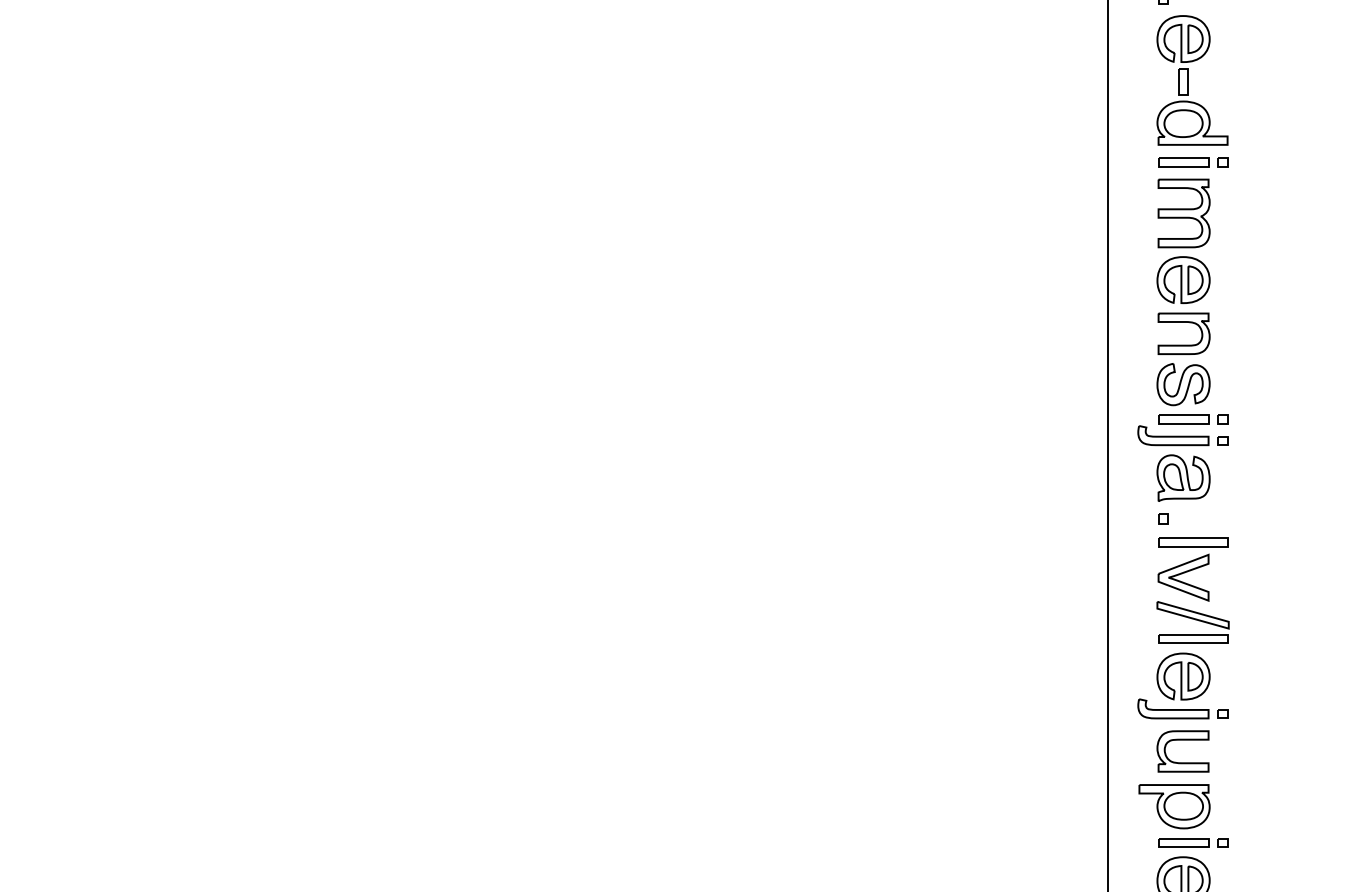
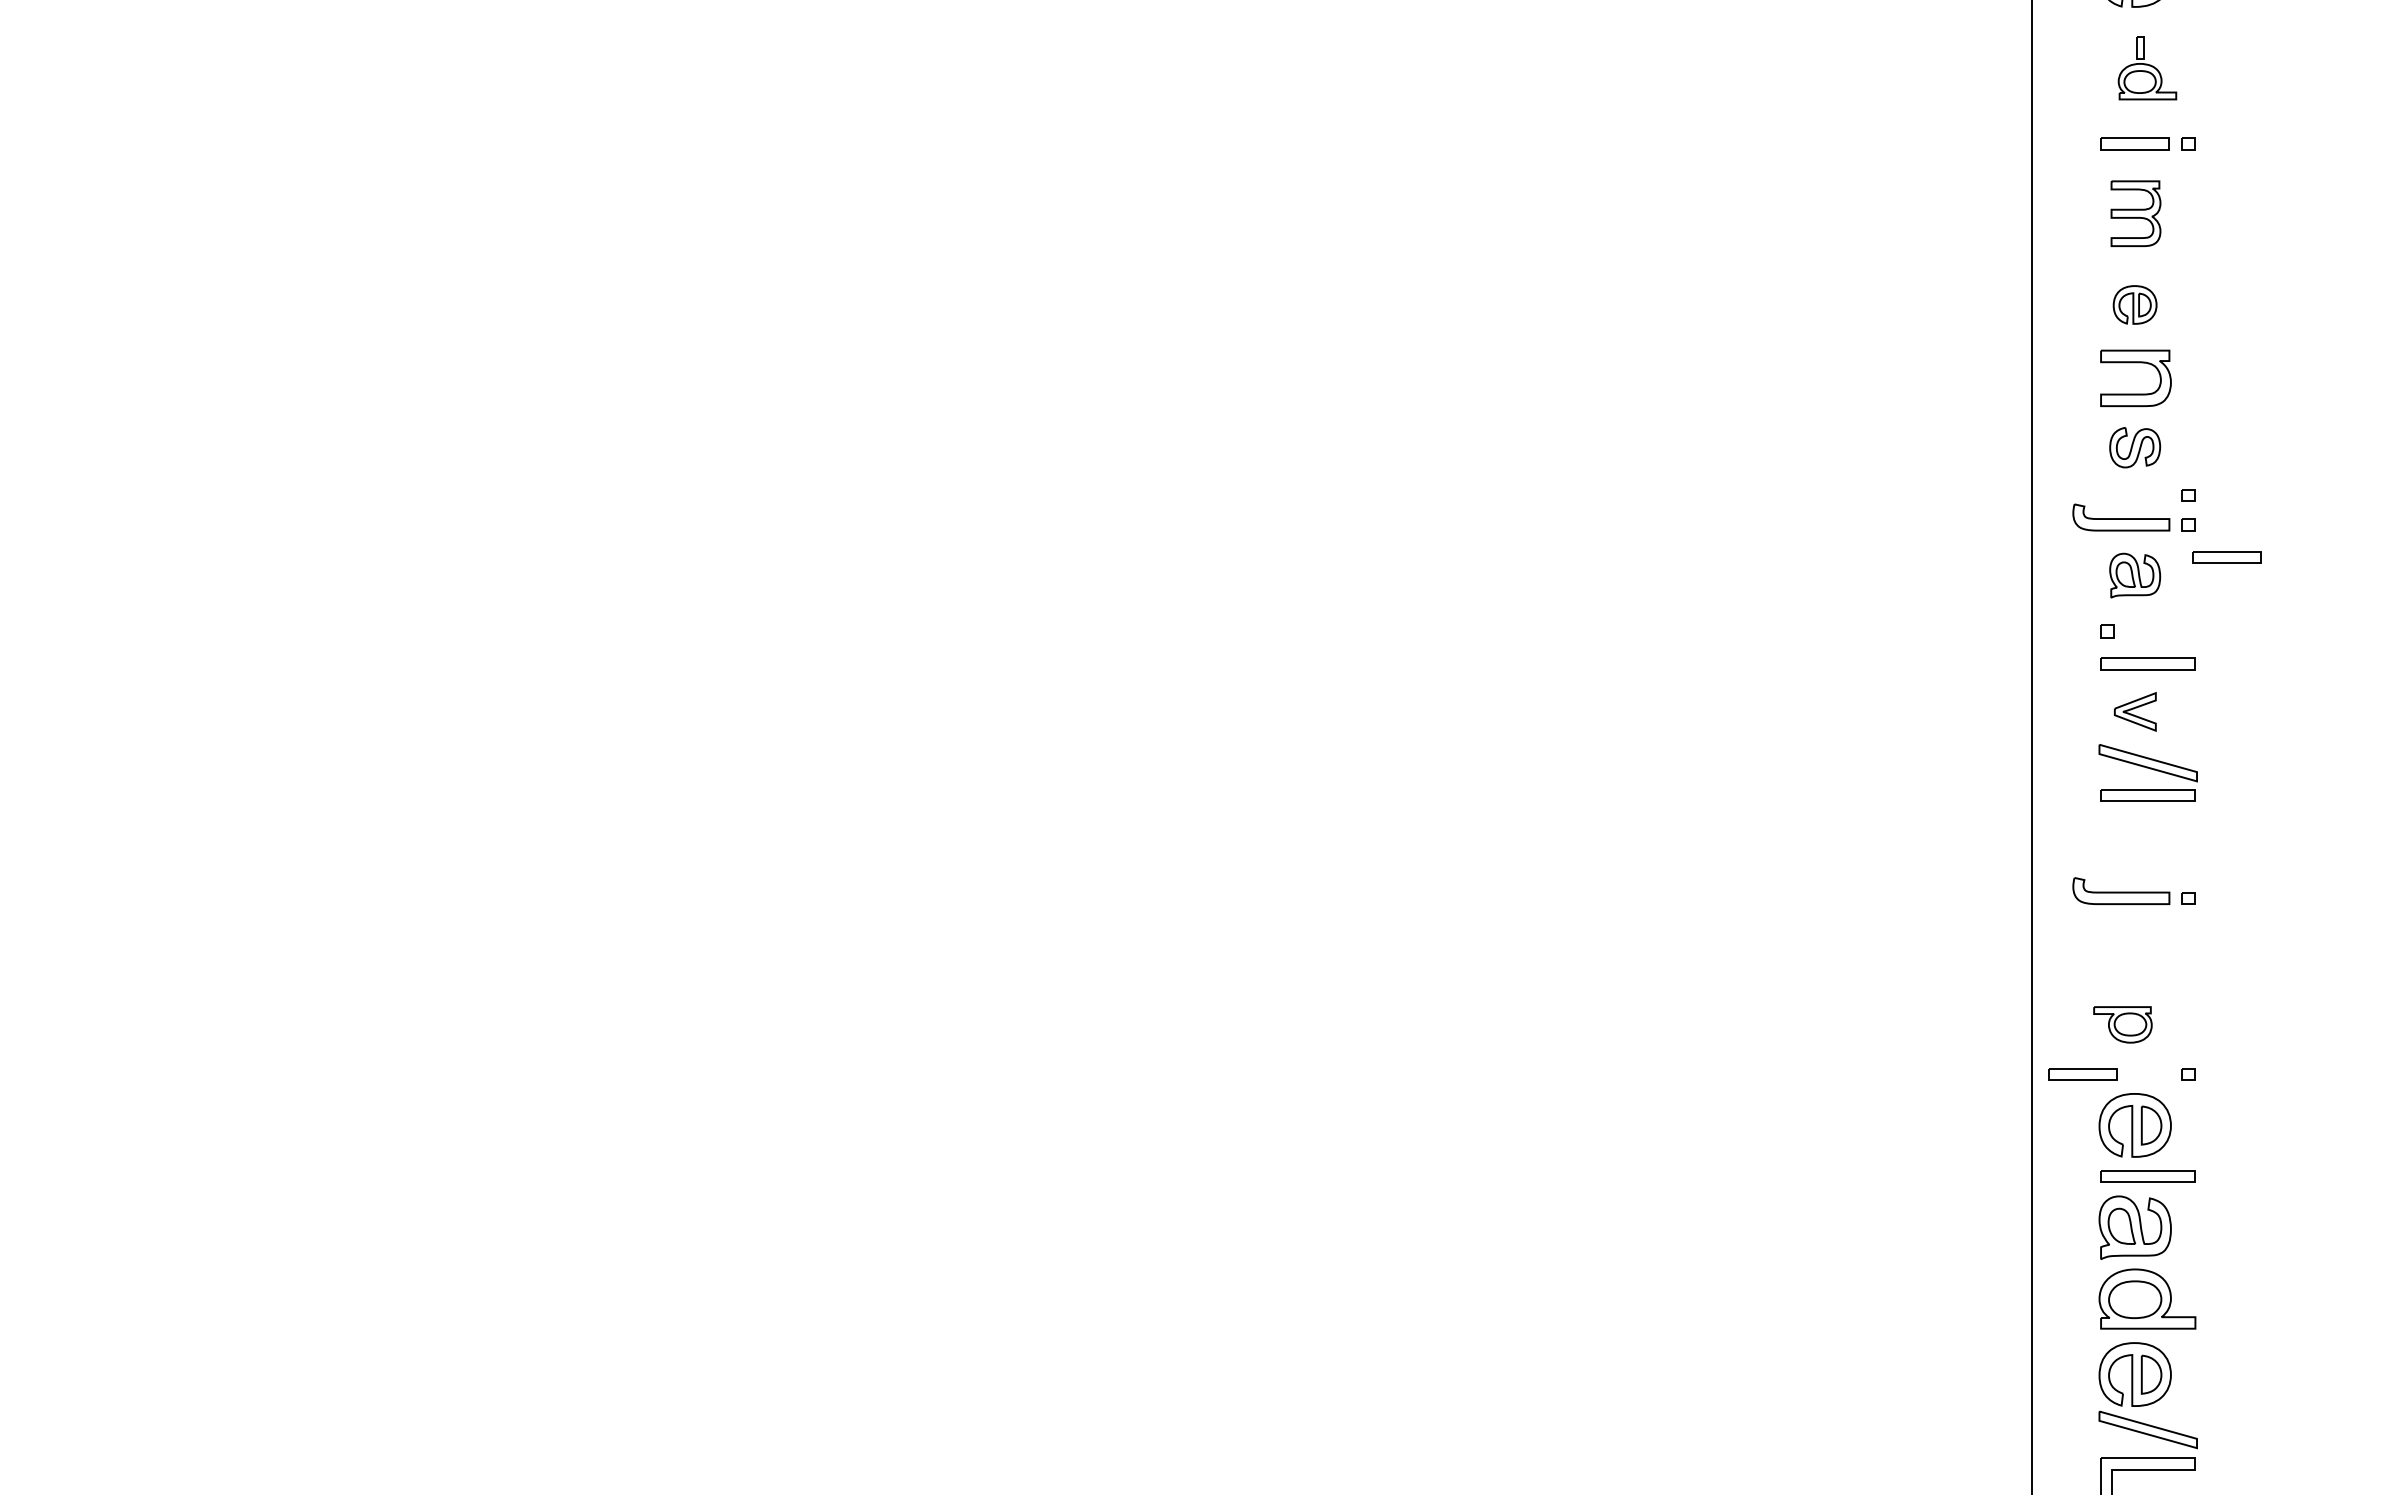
part: (1192, 107) -> (2147, 68), size x0.6
part: (1183, 213) -> (2135, 213), size x0.7
part: (1183, 279) -> (2134, 304), size x0.6
part: (1183, 384) -> (2134, 447), size x0.7
part: (1183, 419) -> (2226, 557), moved
part: (1183, 478) -> (2134, 575), size x0.7
part: (1183, 577) -> (2135, 711), size x0.6
part: (1183, 676) -> (2134, 846), removed
part: (1183, 740) -> (2134, 934), removed
part: (1174, 806) -> (2122, 1024), size x0.6
part: (1183, 843) -> (2082, 1074), moved

